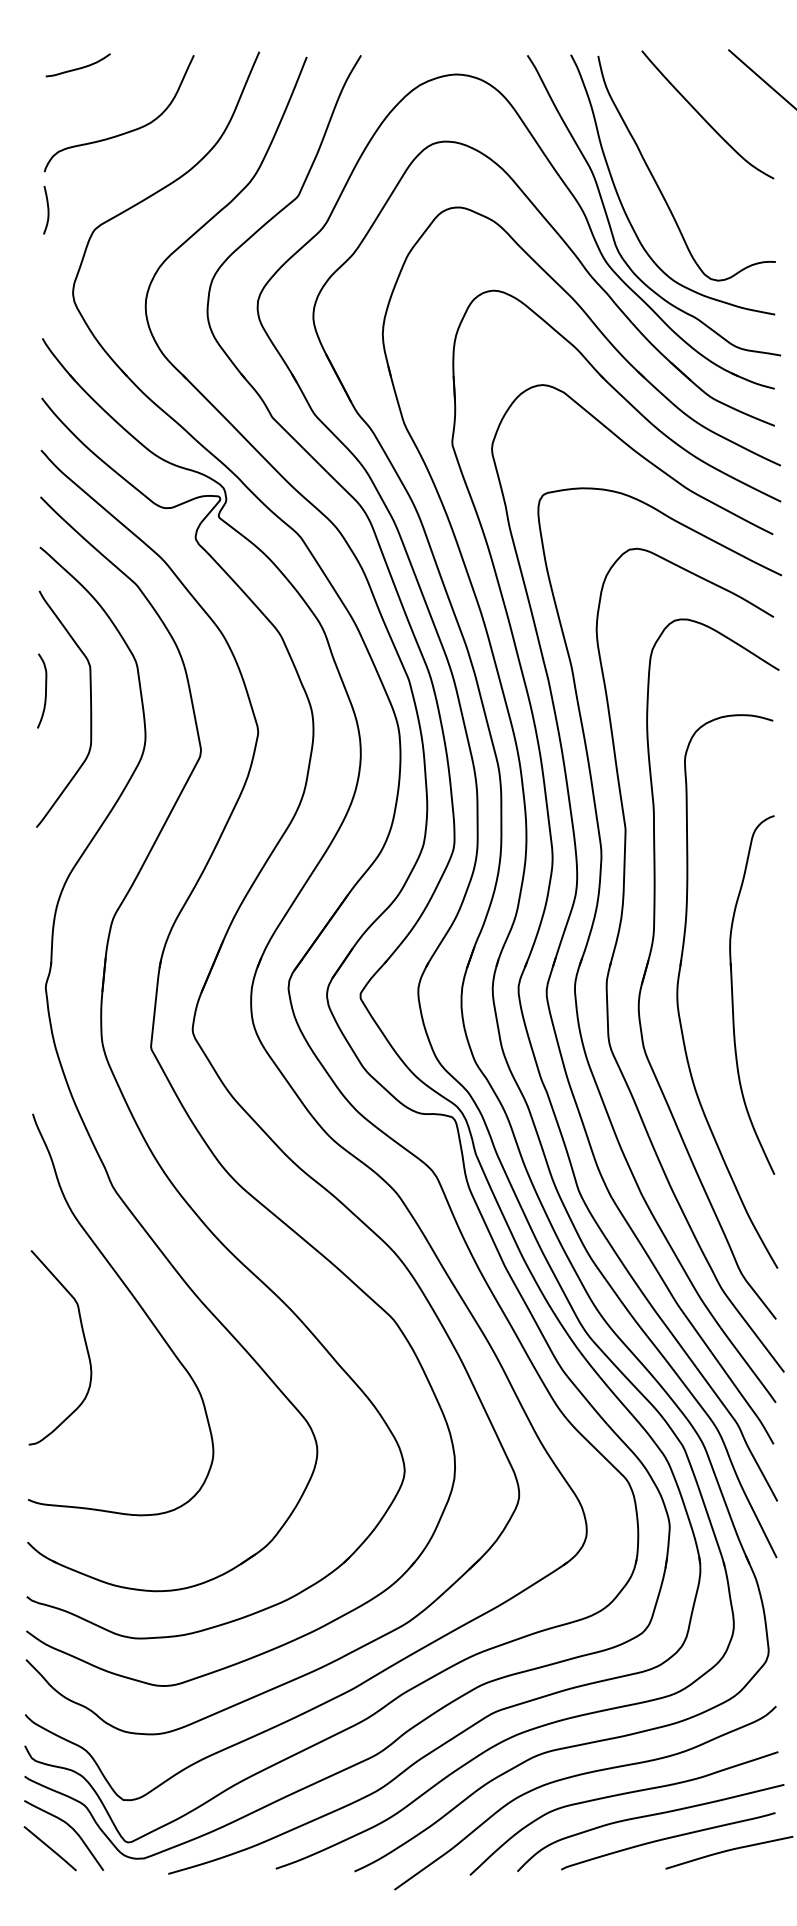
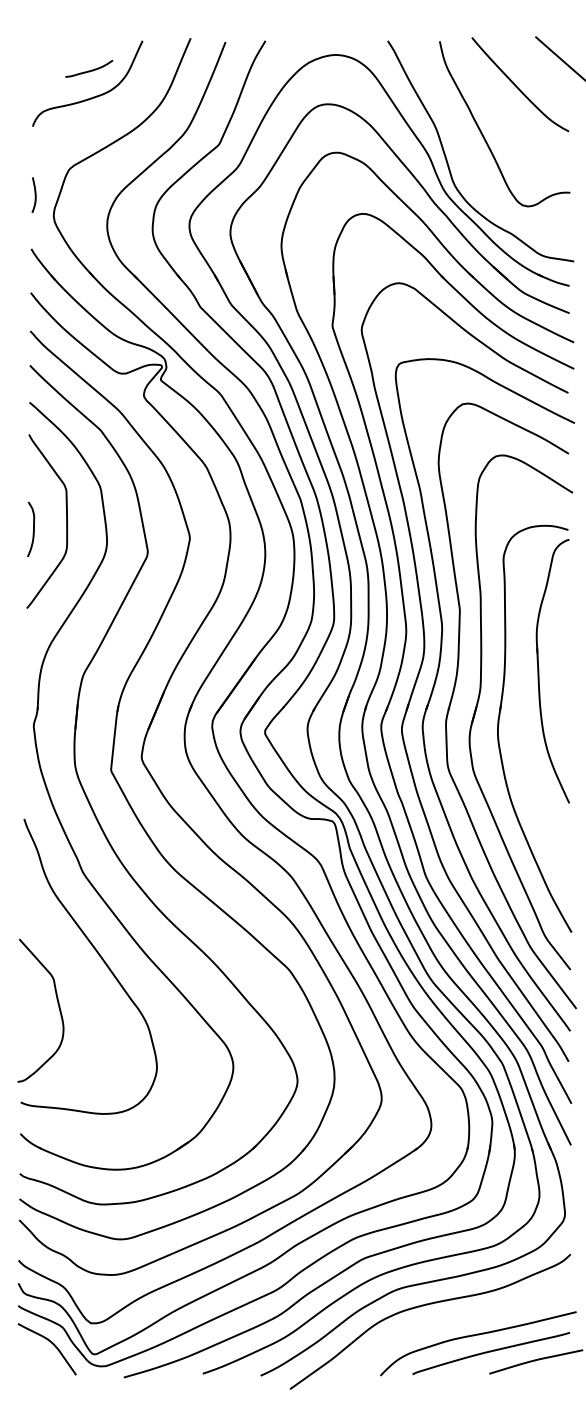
curve: (78, 67) -> (89, 70), moved
curve: (622, 203) -> (457, 149), removed
curve: (47, 210) -> (35, 195), moved
curve: (45, 690) -> (33, 529), moved
part: (733, 994) -> (539, 670), moved
curve: (84, 1342) -> (58, 1006), moved
curve: (621, 1795) -> (456, 1319), removed
line: (49, 1848) -> (36, 1358), removed

